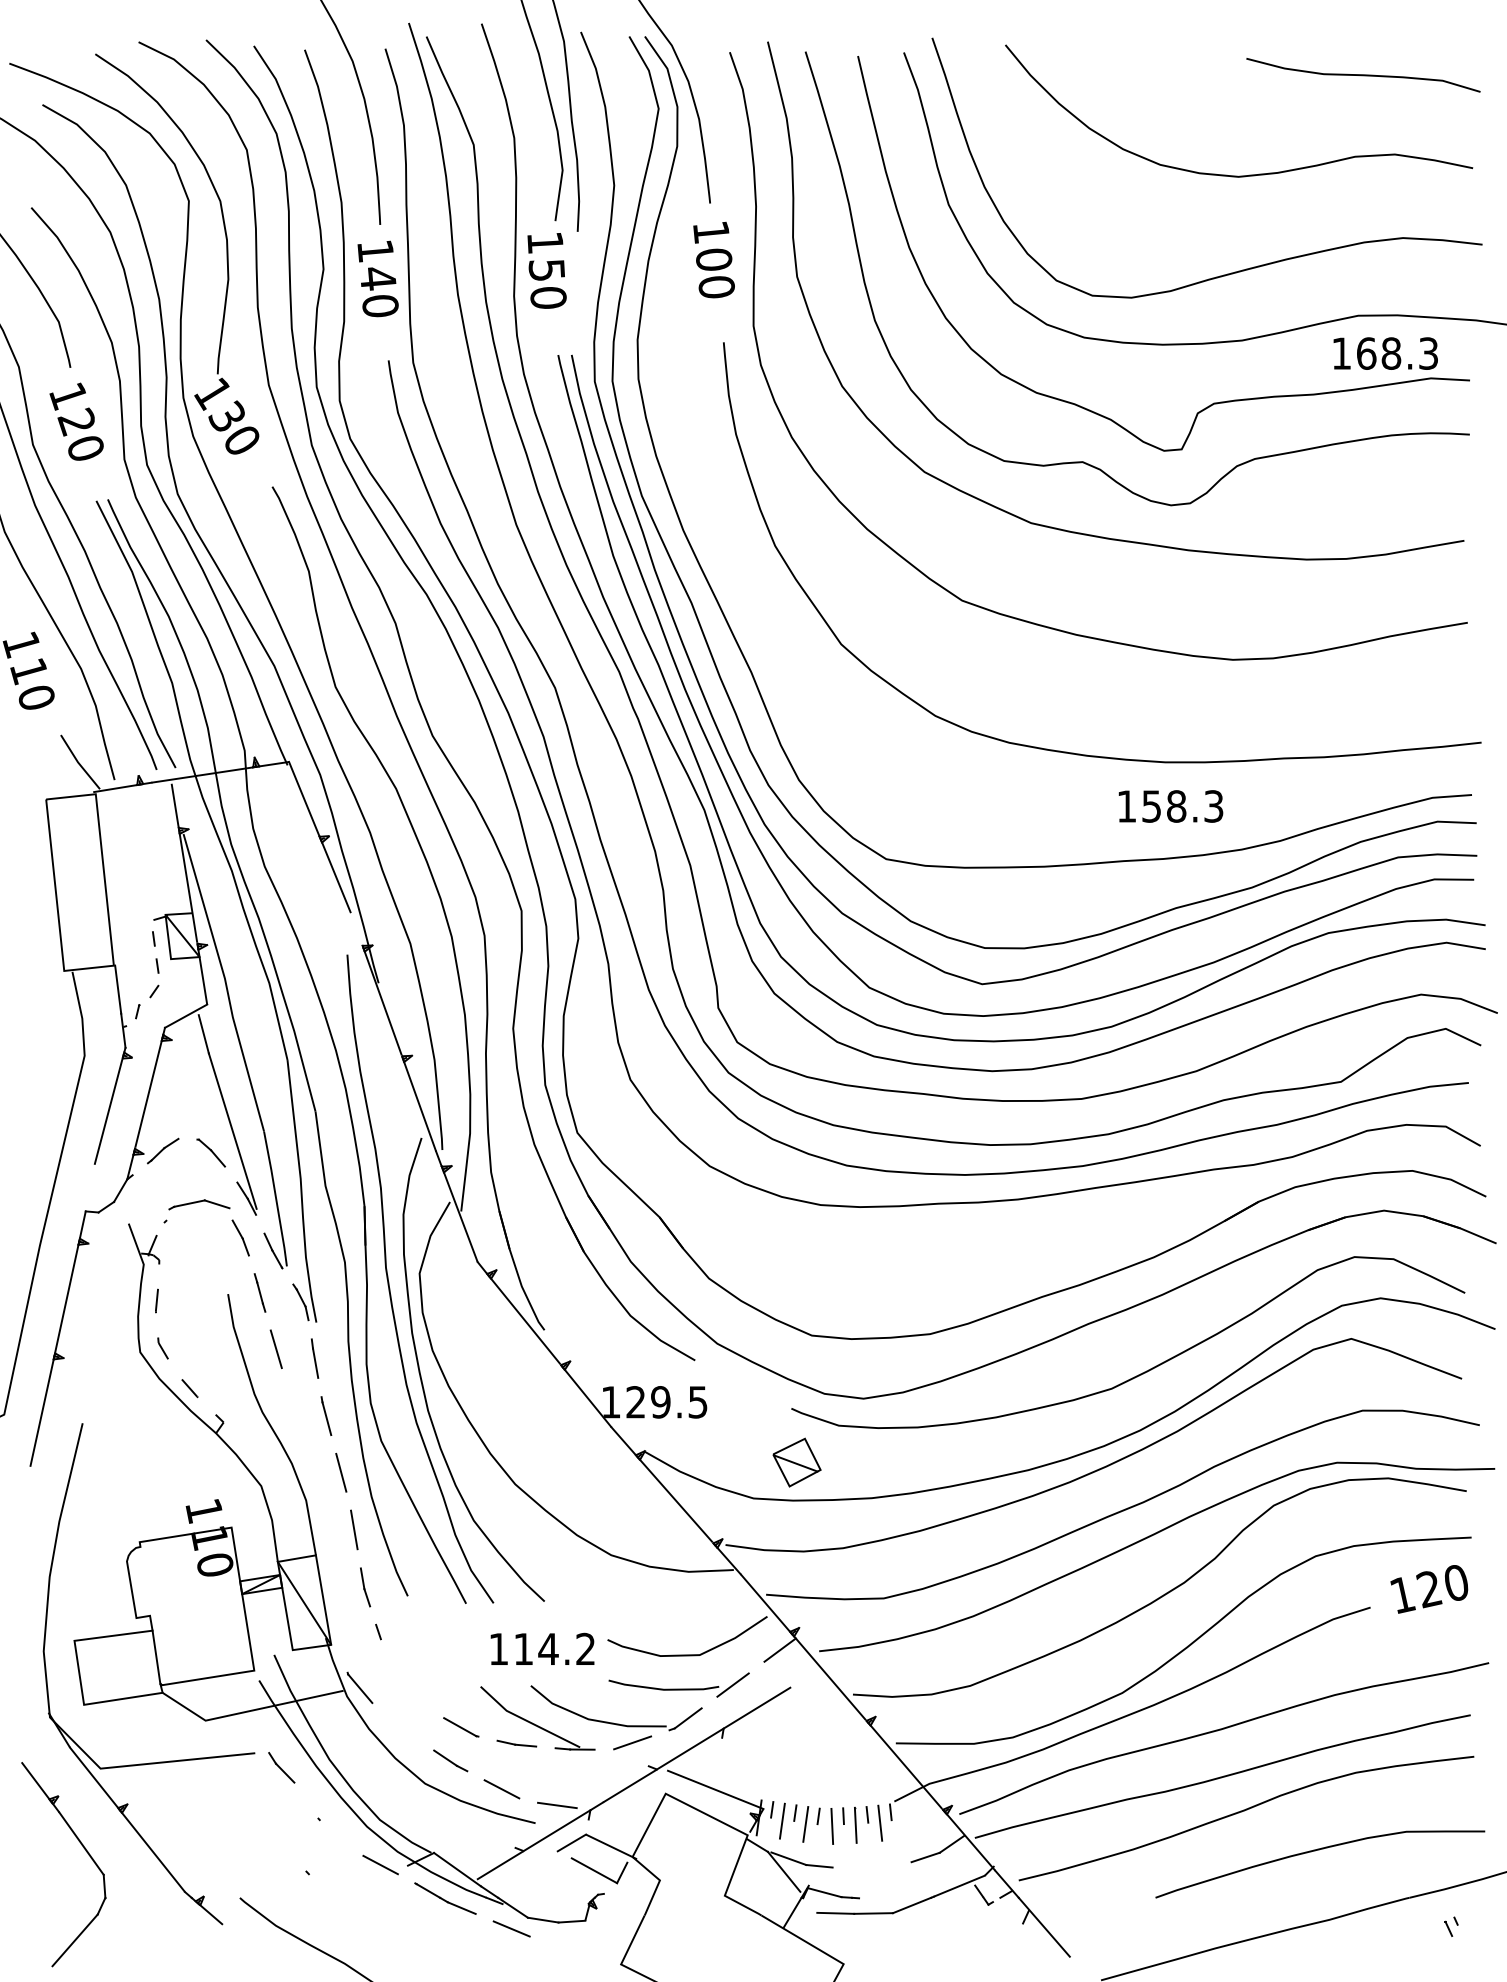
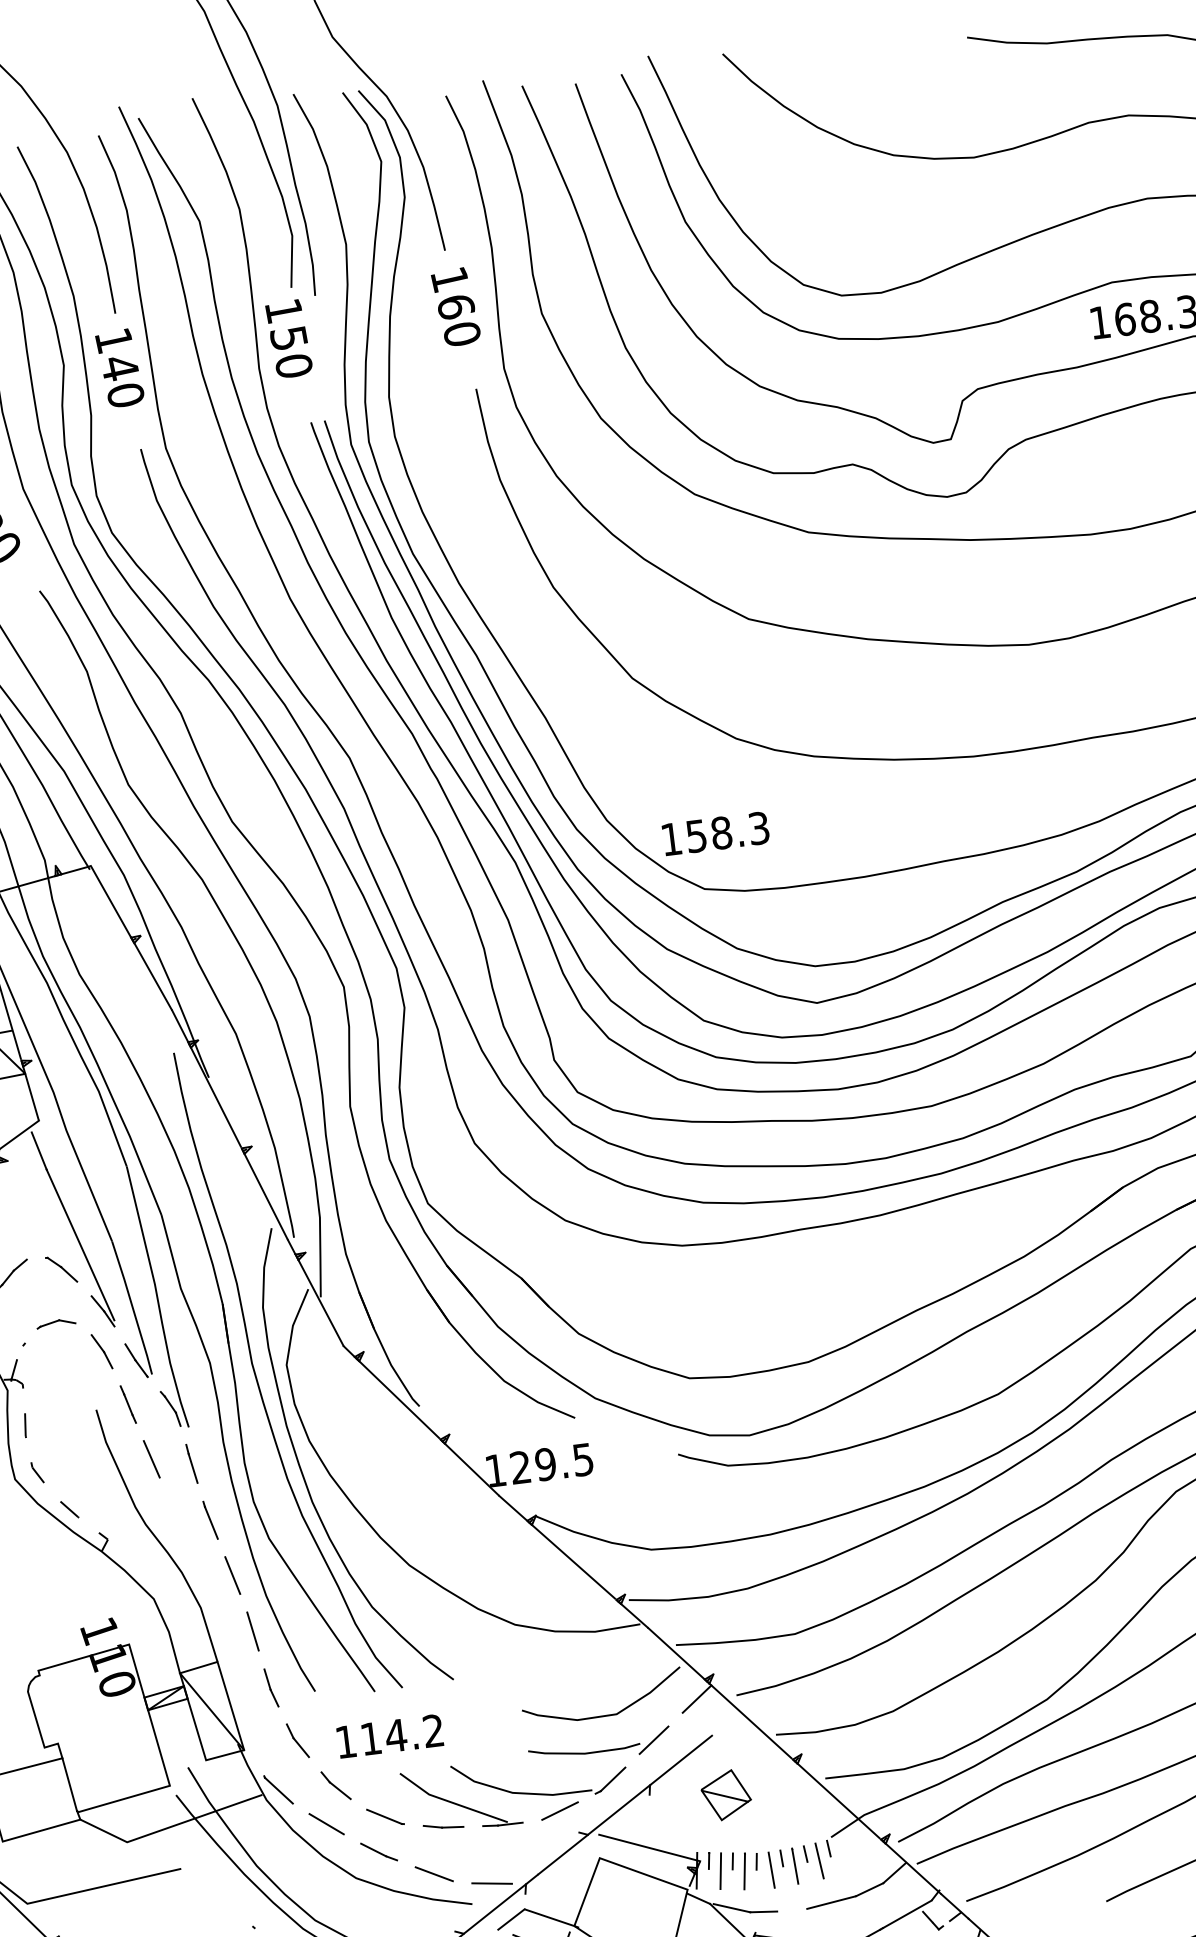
text: (714, 259) -> (456, 306), 100 -> 160
text: (1170, 806) -> (715, 833), moved
line: (356, 928) -> (179, 1025), added
part: (199, 1204) -> (56, 1323), size x0.62
part: (796, 1462) -> (725, 1795), moved
text: (542, 1648) -> (389, 1735), moved
line: (386, 1649) -> (300, 1747), added
line: (402, 1727) -> (326, 1824), added
part: (281, 1767) -> (335, 1785), moved
line: (886, 1865) -> (831, 1902), added

